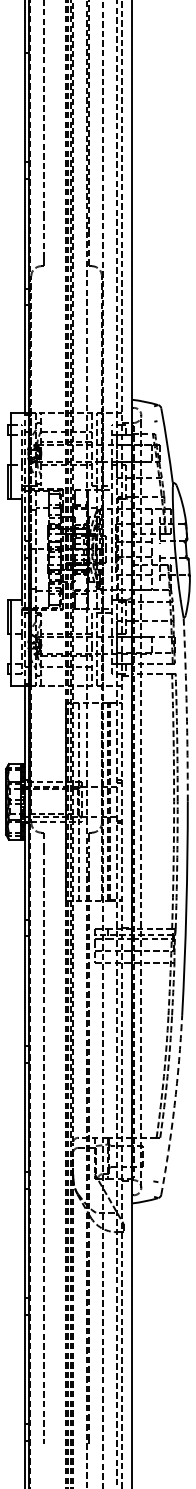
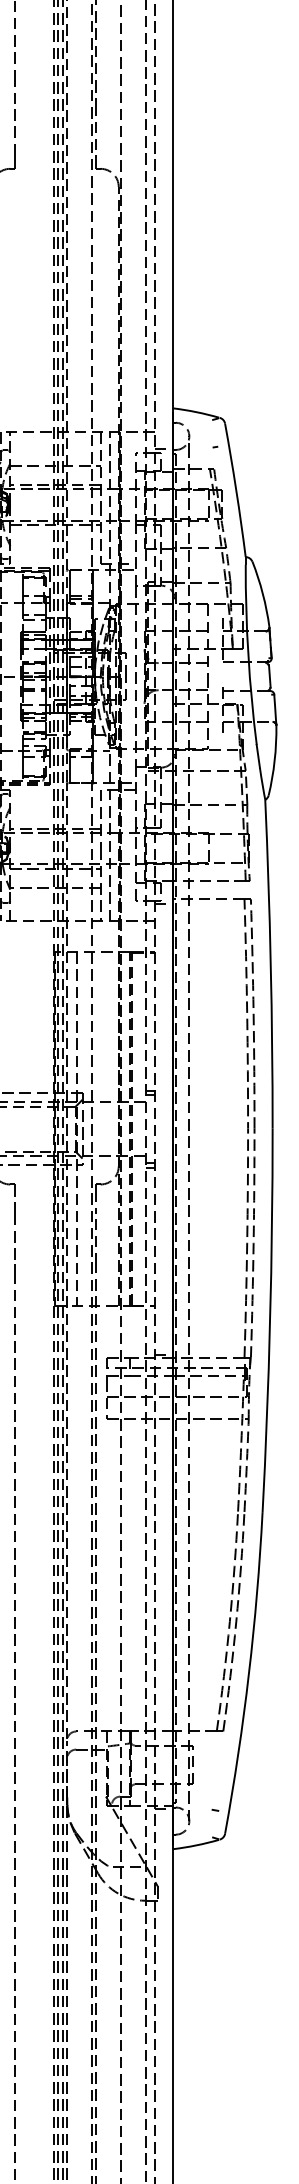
arc: (186, 709) -> (270, 963), dashed -> solid
arc: (174, 1105) -> (248, 1673), dashed -> solid

